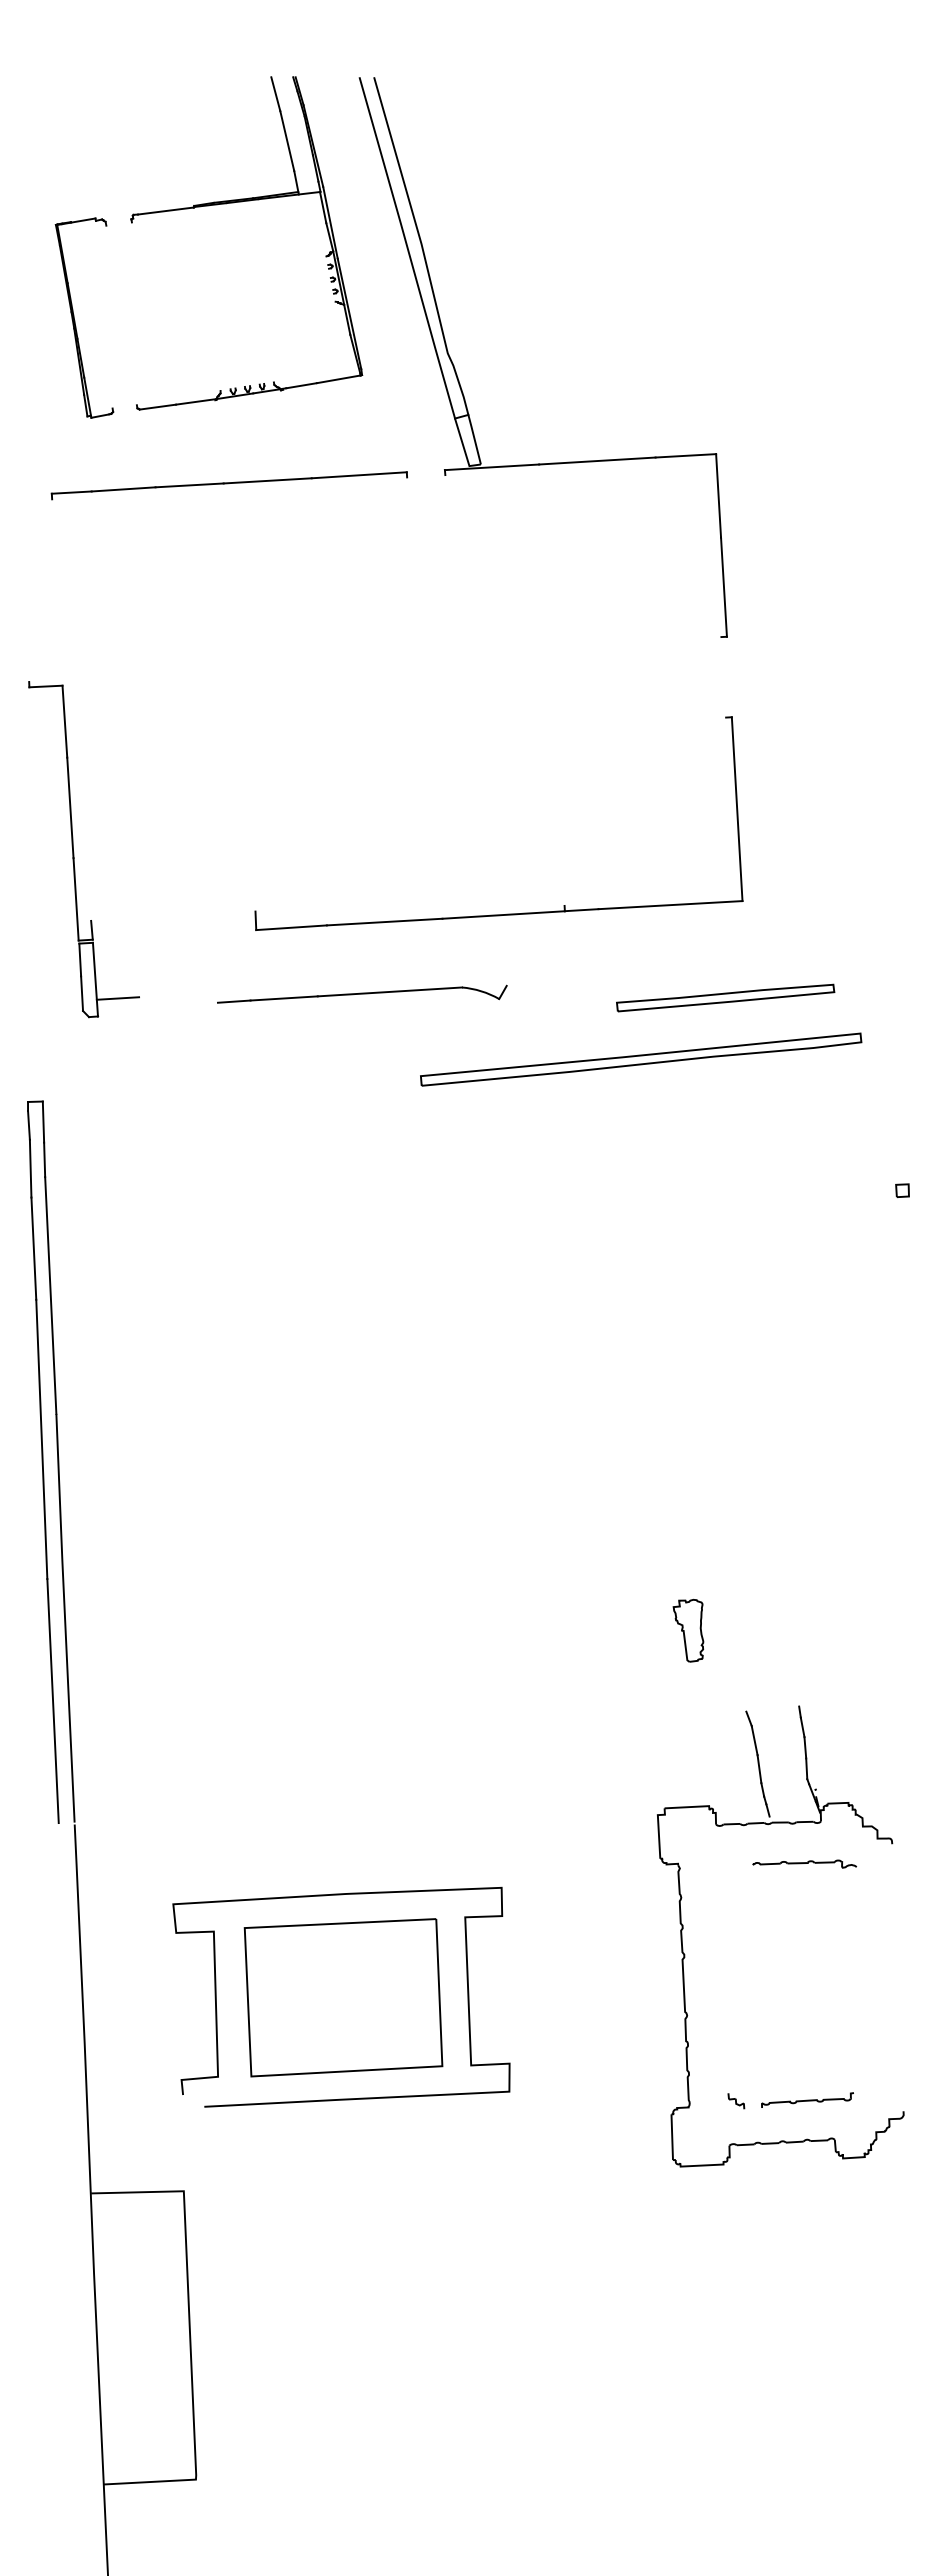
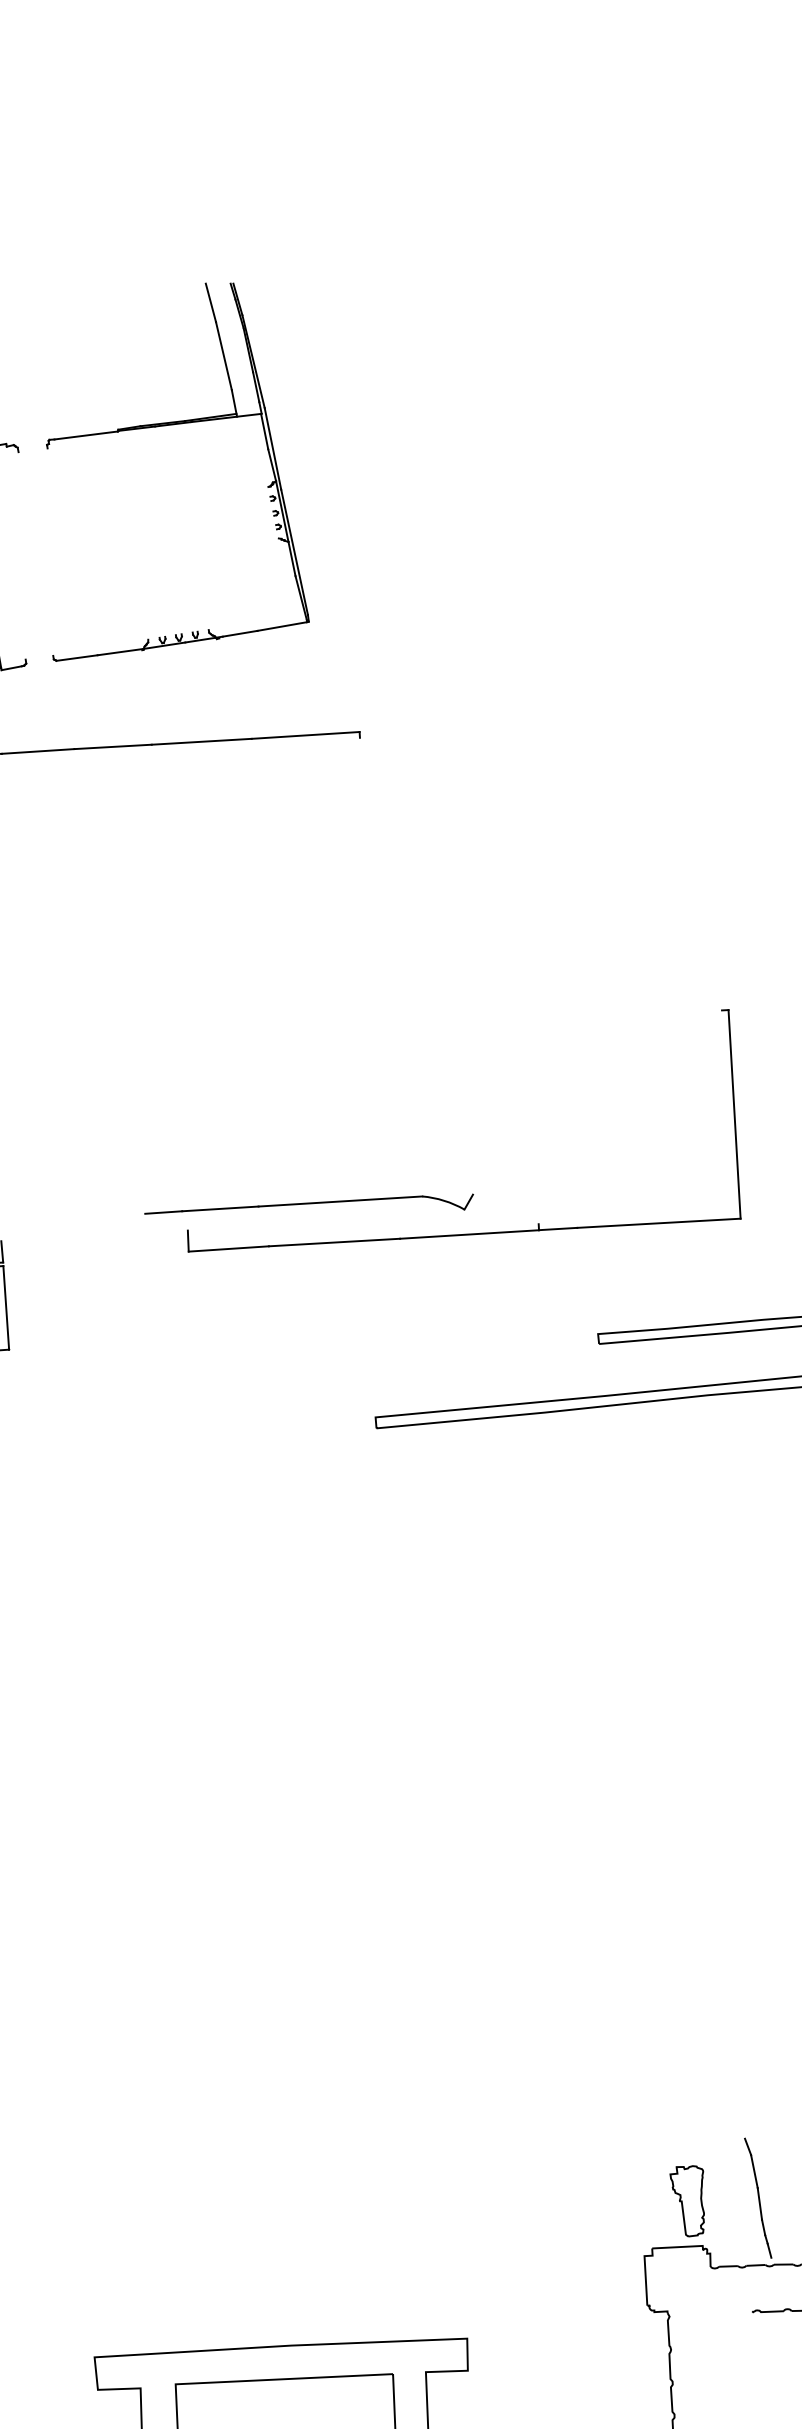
part: (460, 383) -> (420, 631), removed
part: (362, 993) -> (309, 1203), moved
line: (117, 998) -> (31, 1329), removed
part: (688, 1630) -> (687, 2200), moved

